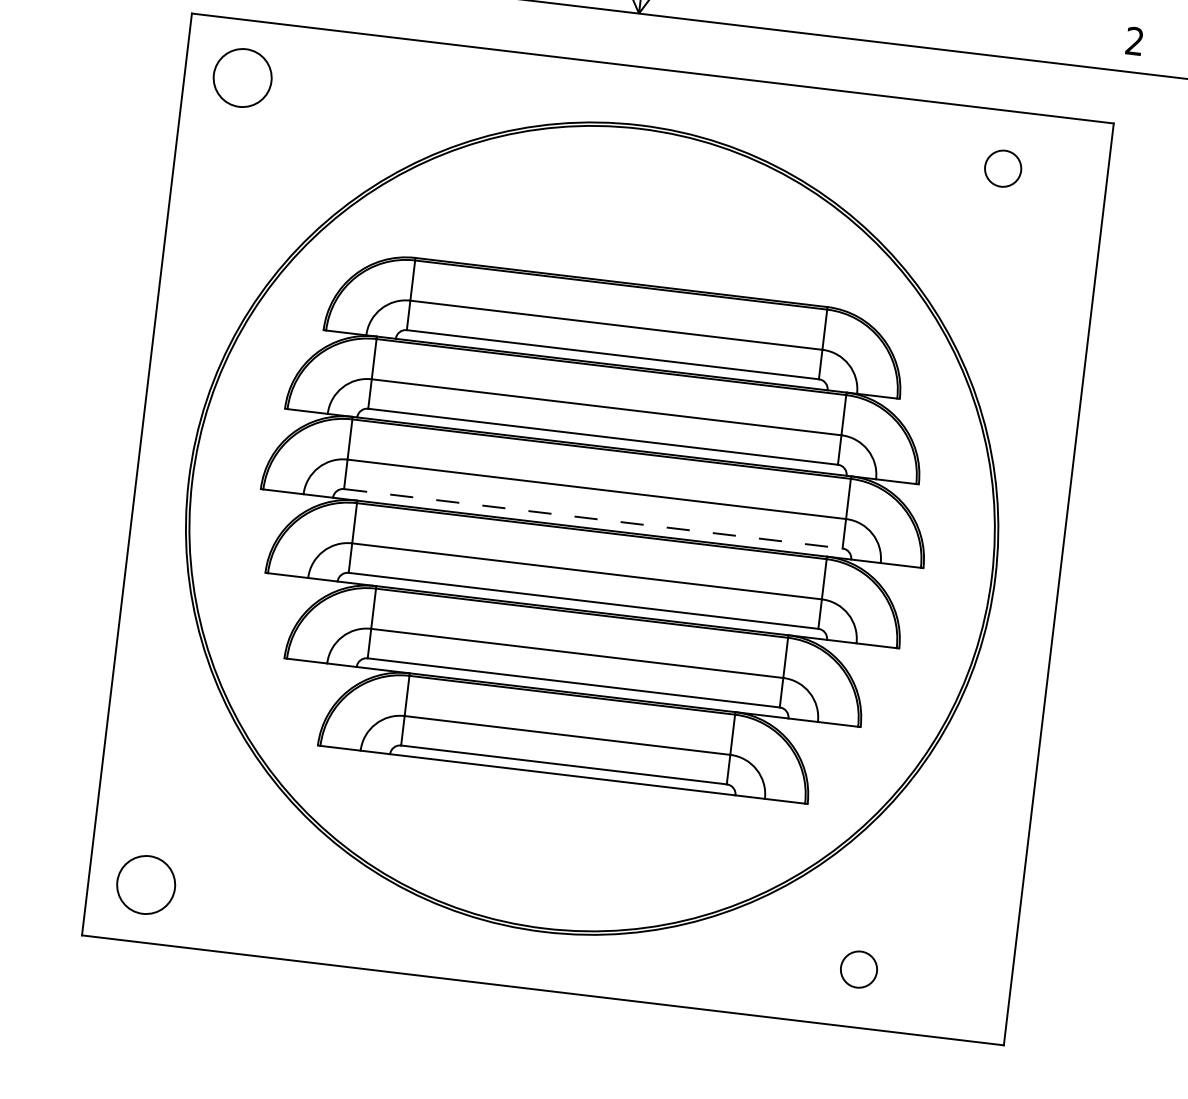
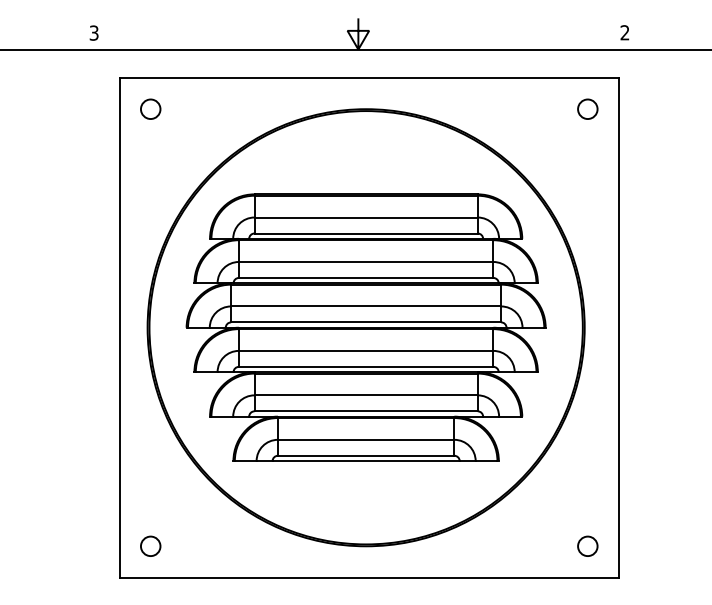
circle: (242, 78) -> (150, 109), size x0.62
circle: (1002, 167) -> (587, 108), moved
line: (593, 519) -> (366, 322), dashed -> solid
circle: (146, 883) -> (150, 545), size x0.62
circle: (858, 967) -> (587, 545), moved

